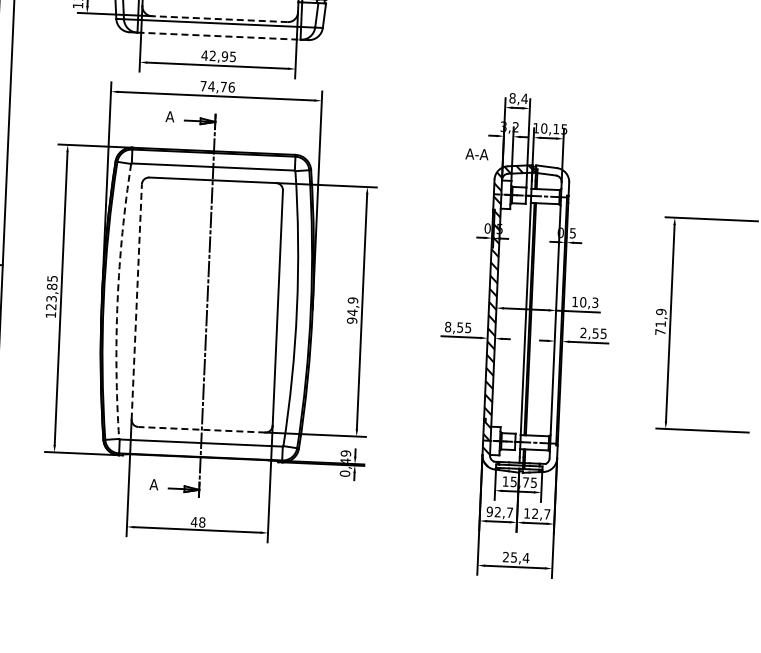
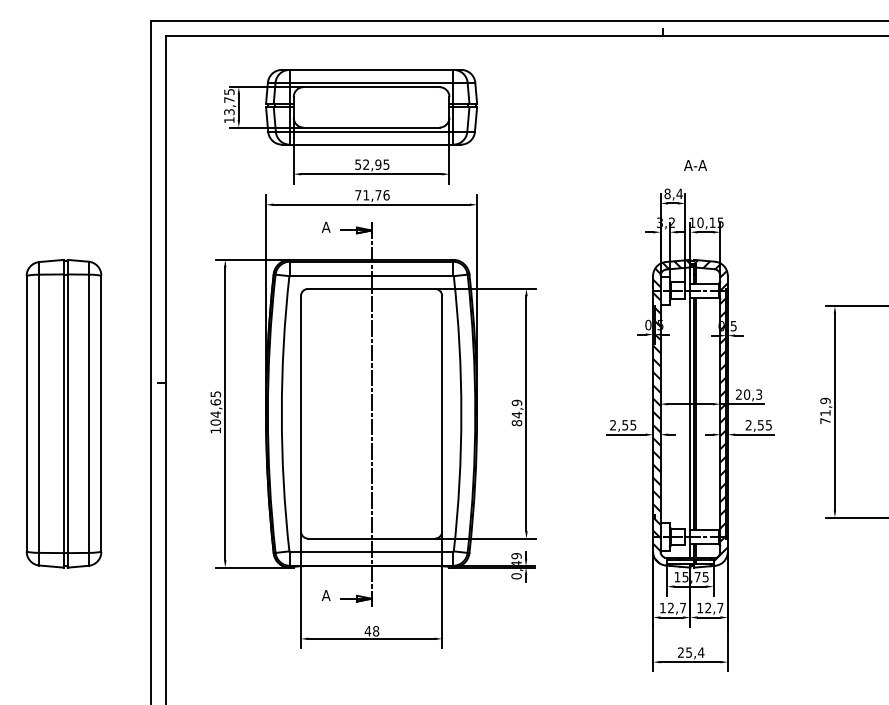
line: (219, 19) -> (371, 127), dashed -> solid
line: (218, 36) -> (371, 144), dashed -> solid
text: (204, 55) -> (357, 164), 42,95 -> 52,95
text: (211, 86) -> (366, 195), 74,76 -> 71,76
text: (477, 154) -> (695, 165), moved
text: (51, 296) -> (215, 412), 123,85 -> 104,65
arc: (117, 300) -> (281, 413), dashed -> solid
line: (137, 301) -> (301, 413), dashed -> solid
text: (574, 301) -> (738, 394), 10,3 -> 20,3
hatch: (545, 318) -> (710, 412), added
text: (352, 321) -> (517, 423), 94,9 -> 84,9
text: (448, 327) -> (613, 425), 8,55 -> 2,55
line: (201, 429) -> (371, 538), dashed -> solid
text: (489, 511) -> (662, 607), 92,7 -> 12,7

